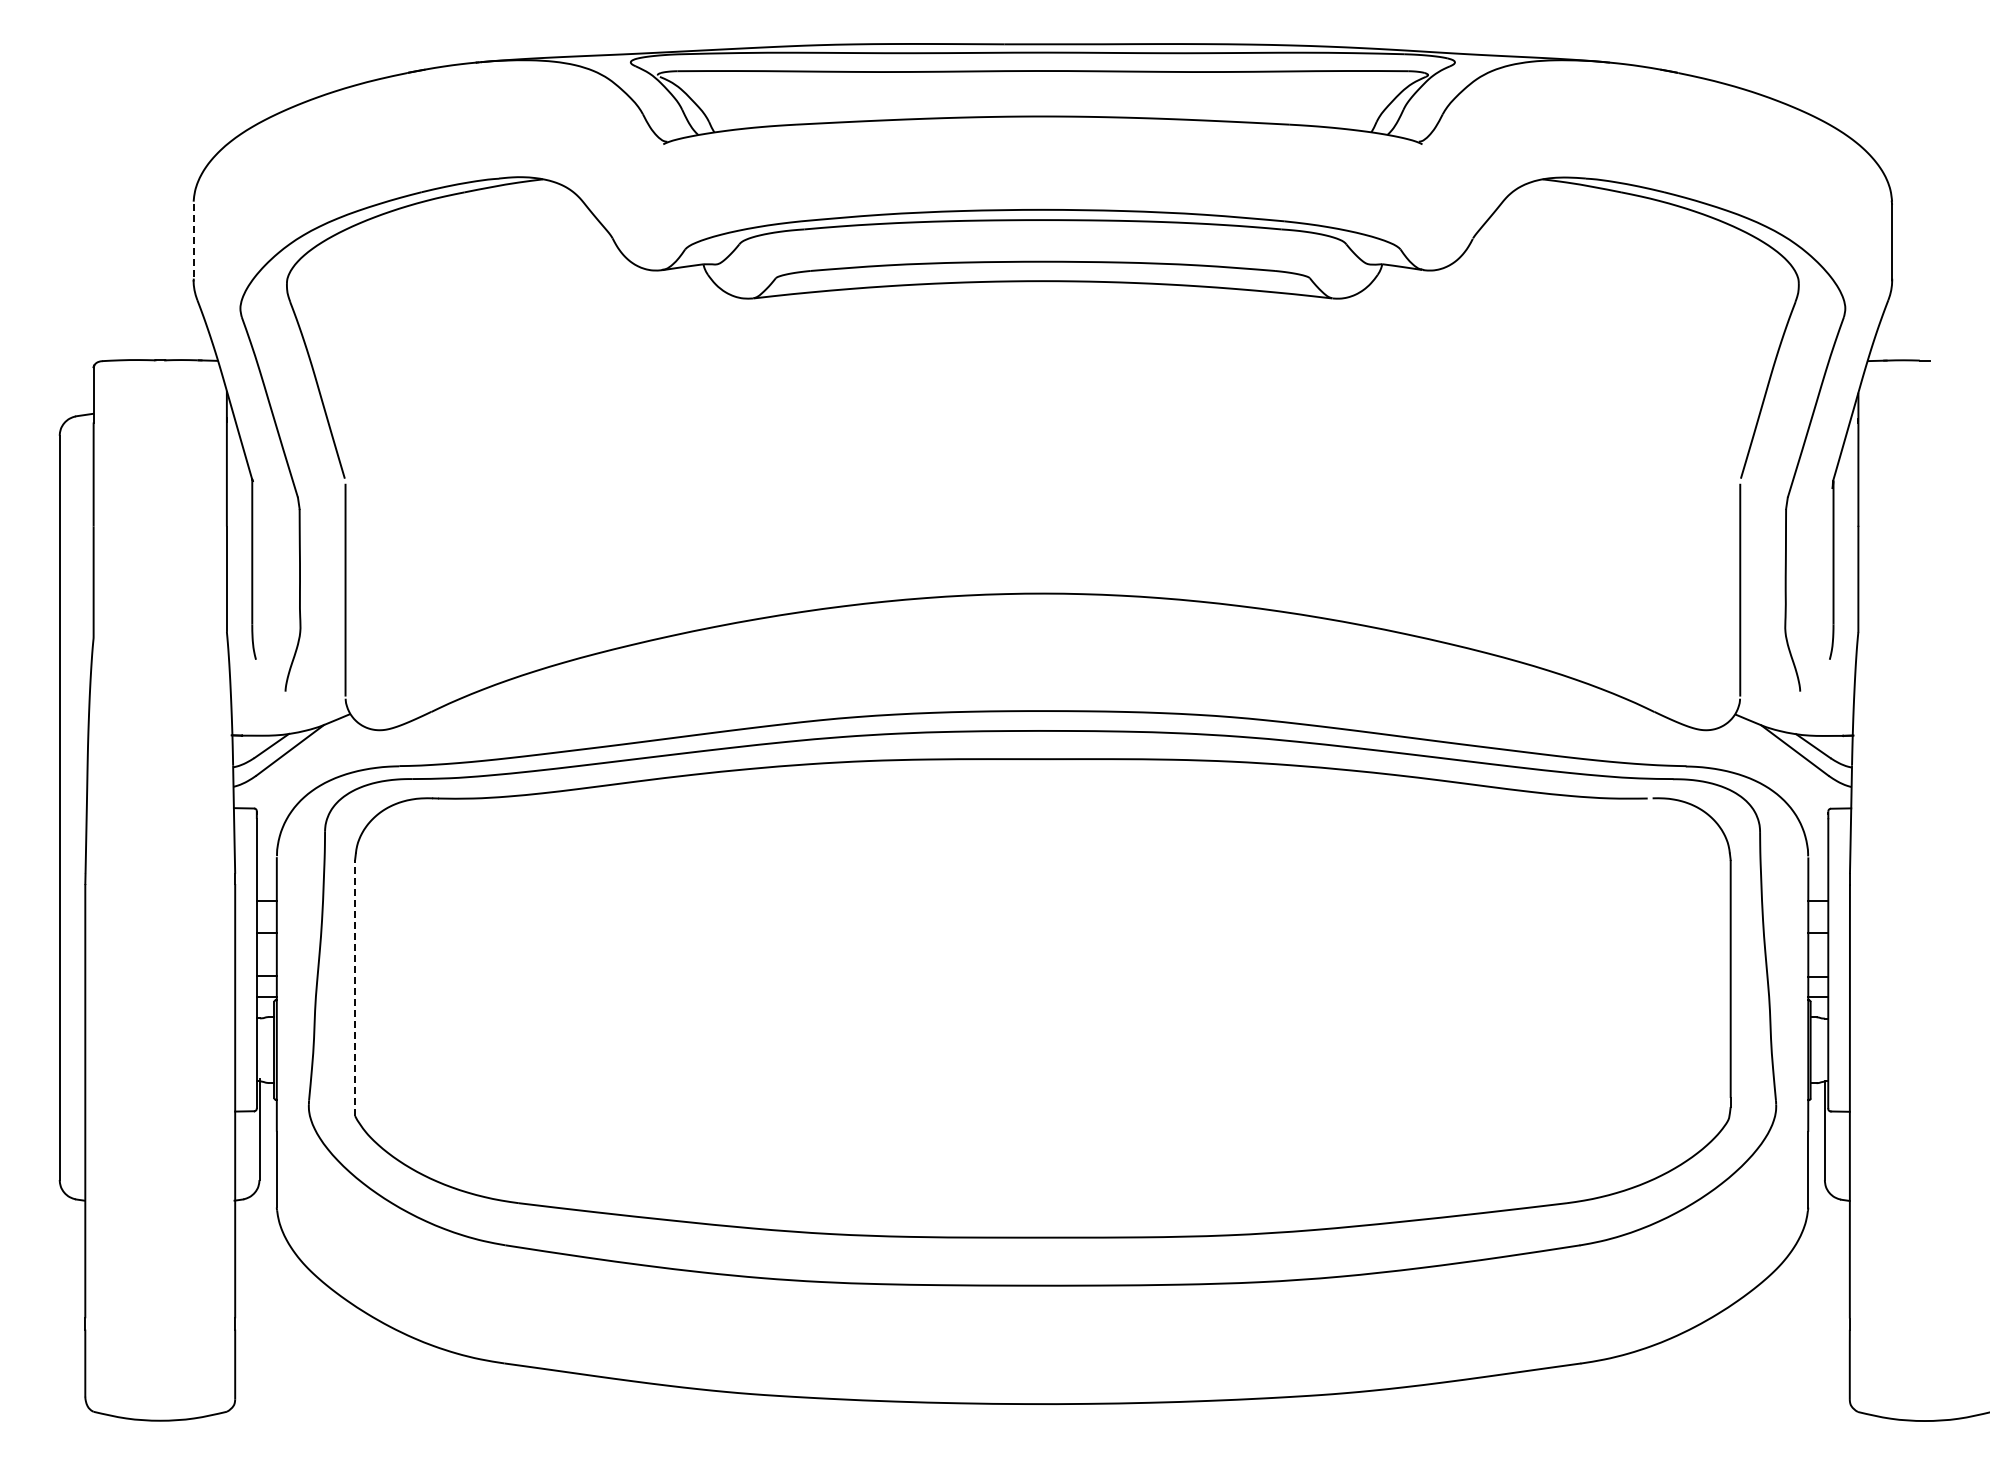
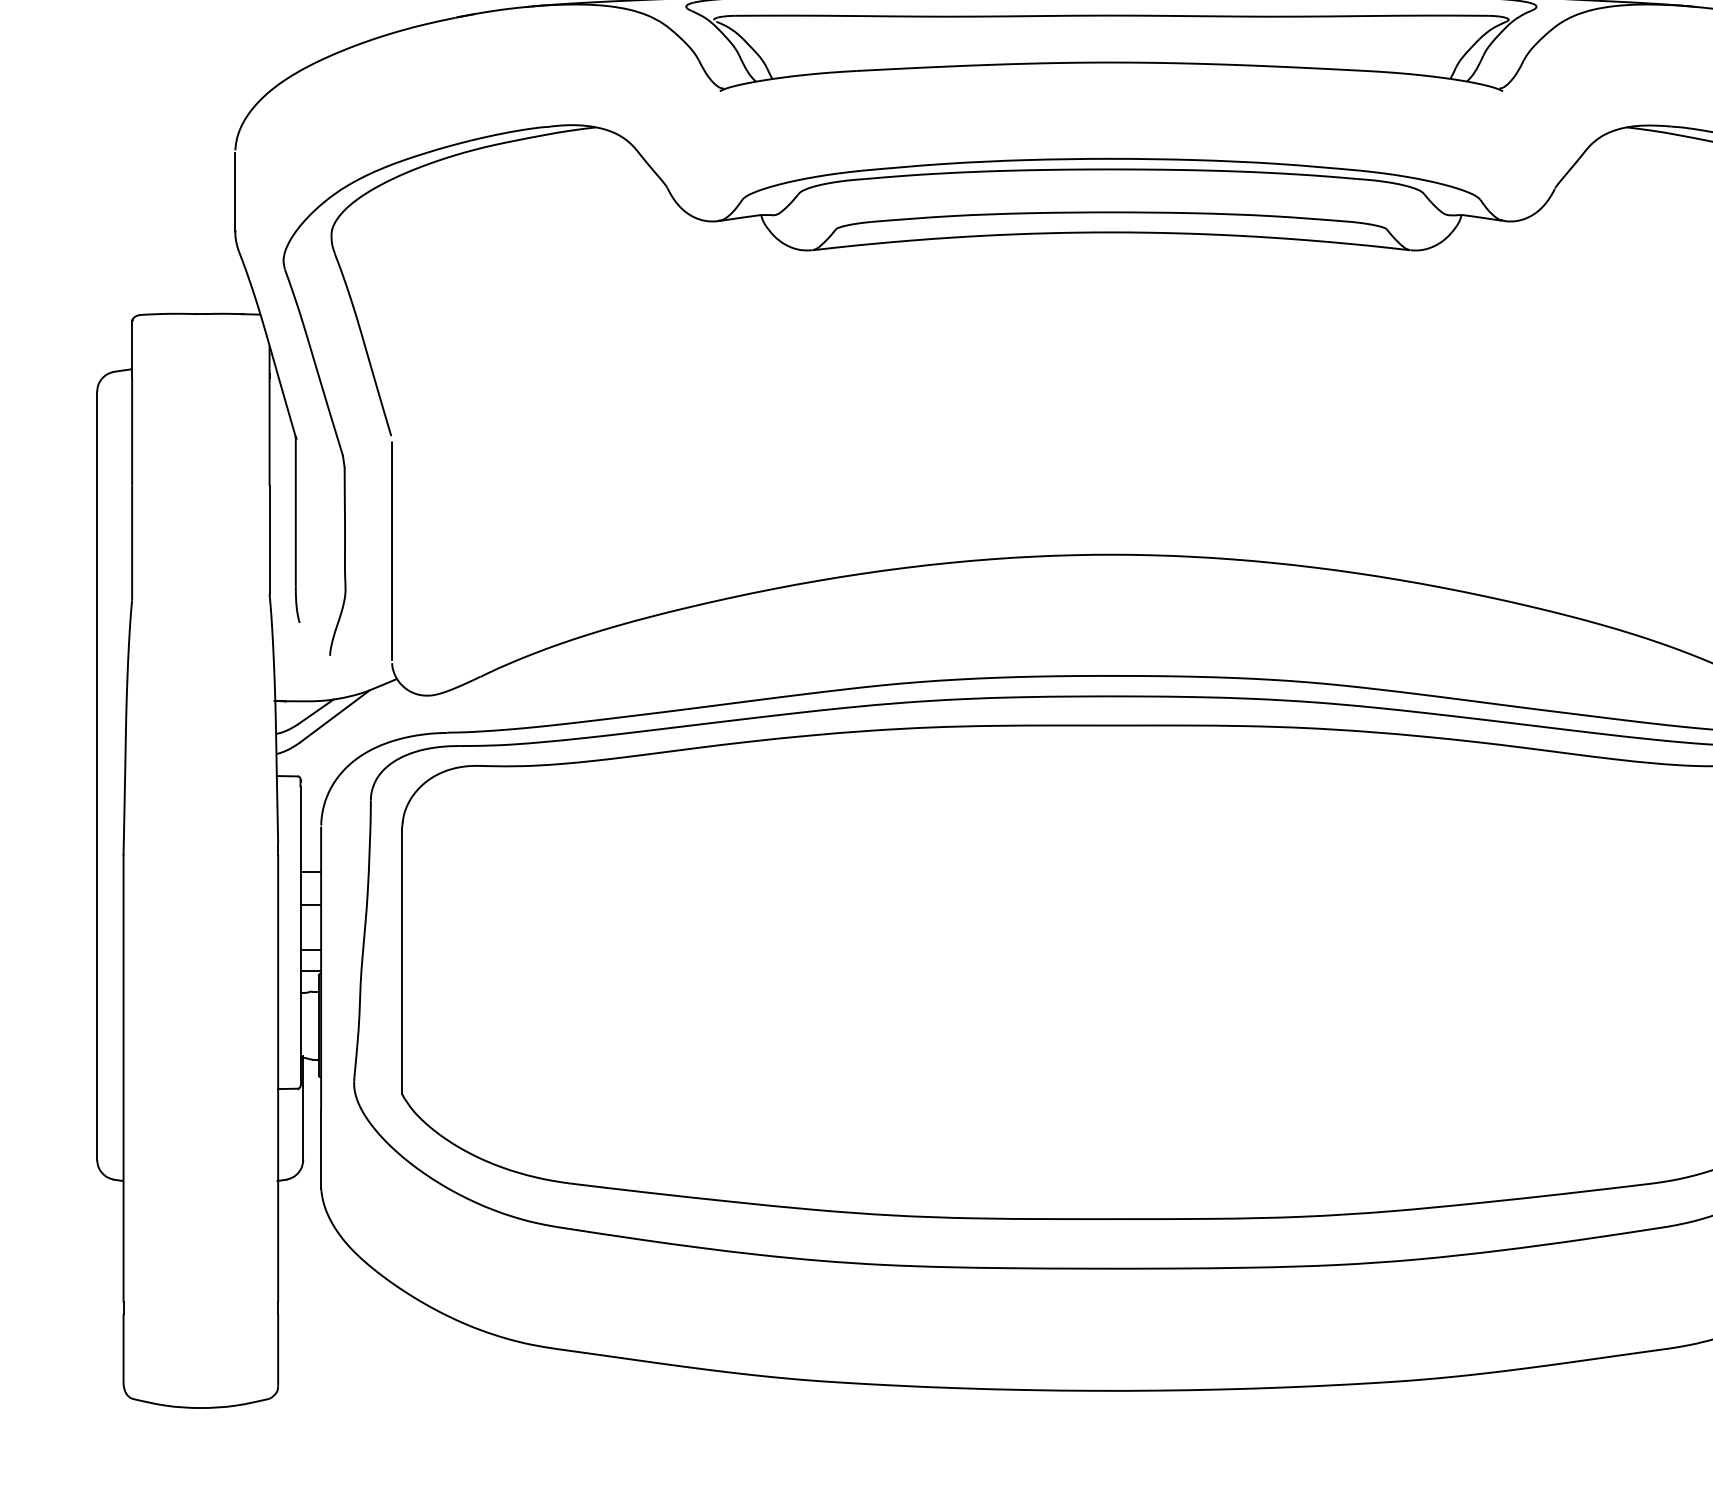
line: (193, 241) -> (235, 191), dashed -> solid
line: (355, 988) -> (402, 962), dashed -> solid

